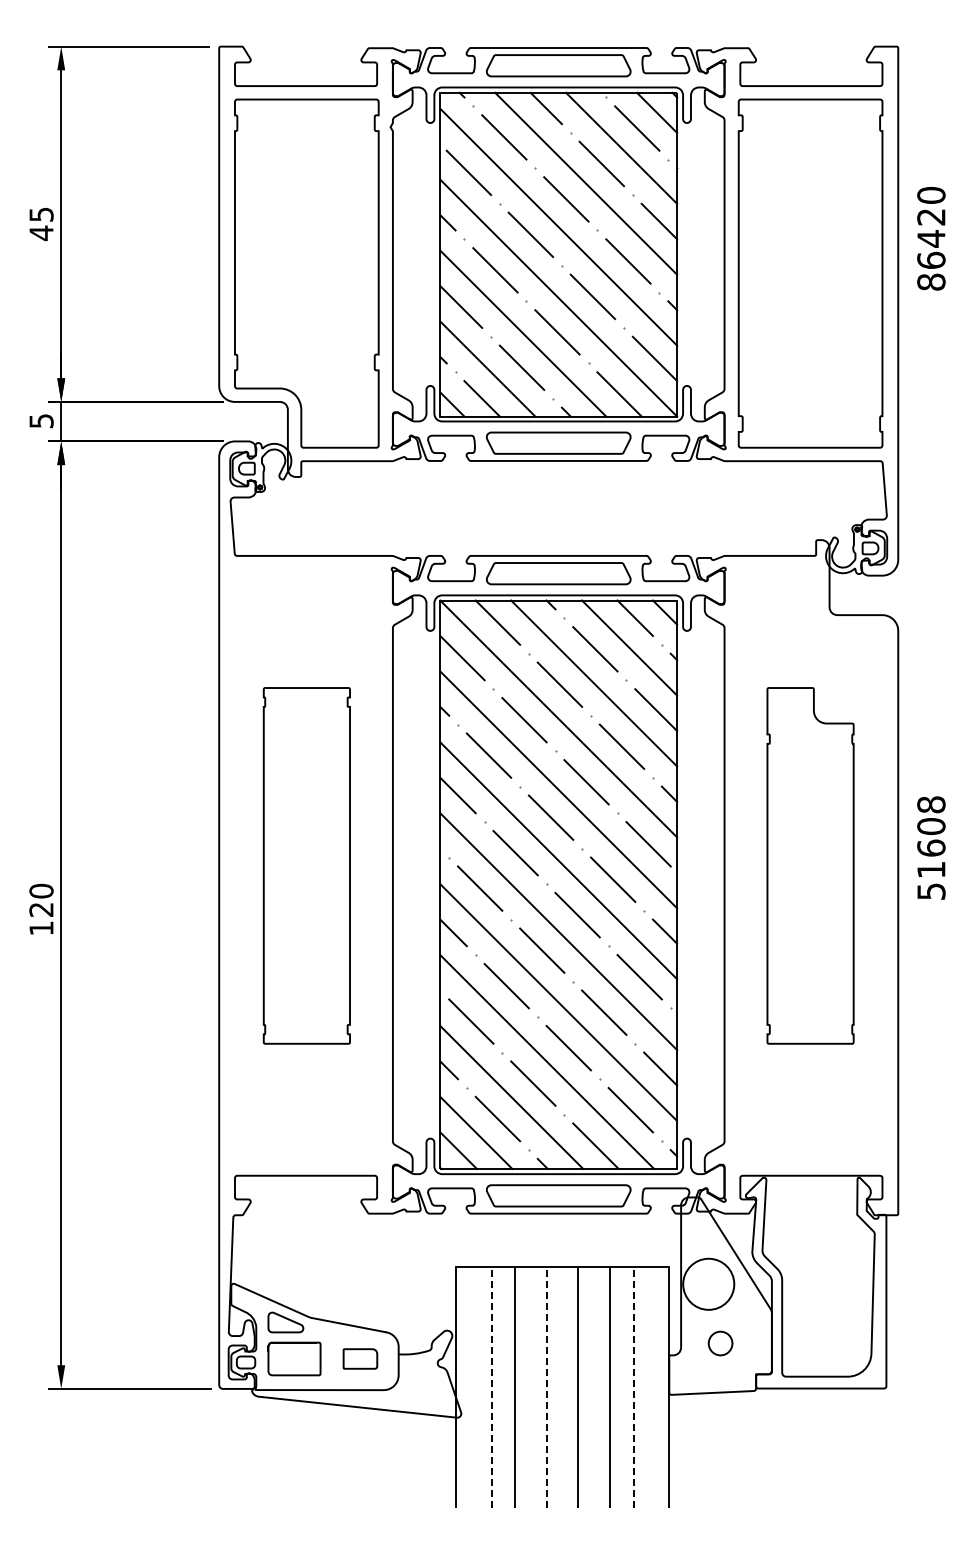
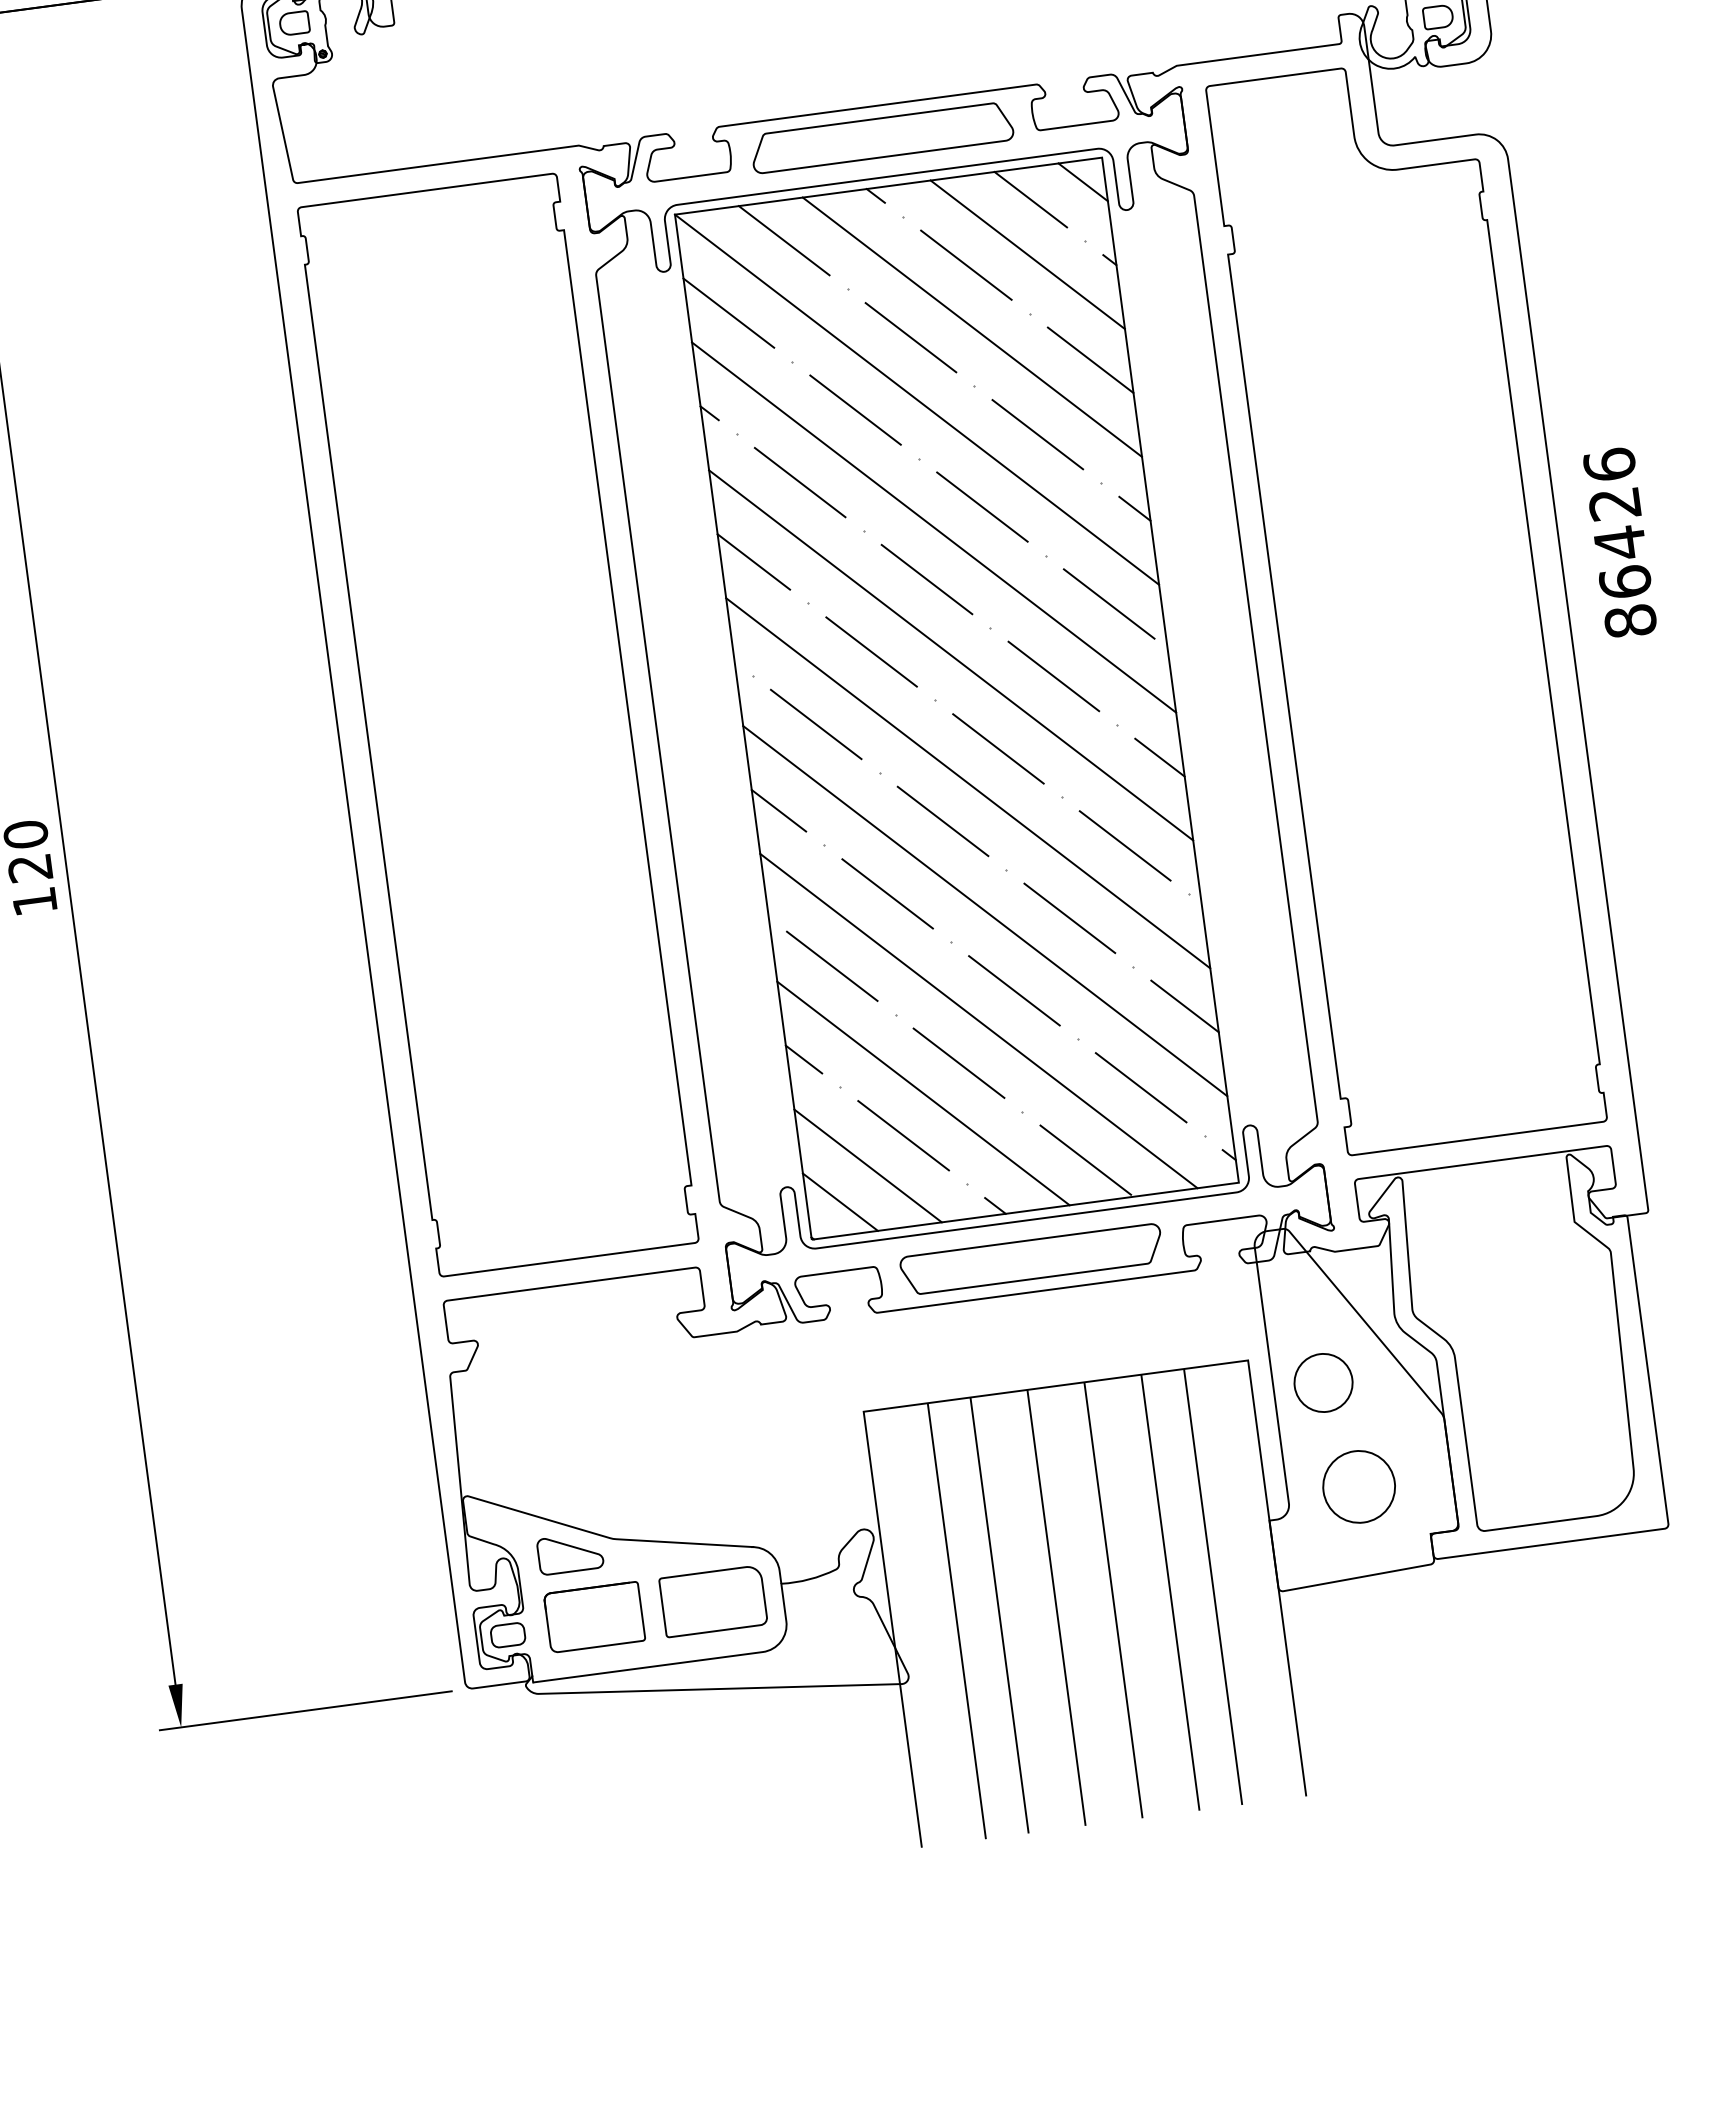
text: (931, 848) -> (1620, 543), 51608 -> 86426
part: (306, 865) -> (497, 724), size x1.67
part: (810, 865) -> (1406, 603), size x1.67
circle: (708, 1284) -> (1323, 1383), size x0.62
circle: (720, 1343) -> (1358, 1486), size x1.67
part: (360, 1358) -> (713, 1600), size x1.67
line: (491, 1387) -> (956, 1621), dashed -> solid
line: (546, 1387) -> (1055, 1608), dashed -> solid
line: (633, 1387) -> (1212, 1587), dashed -> solid

